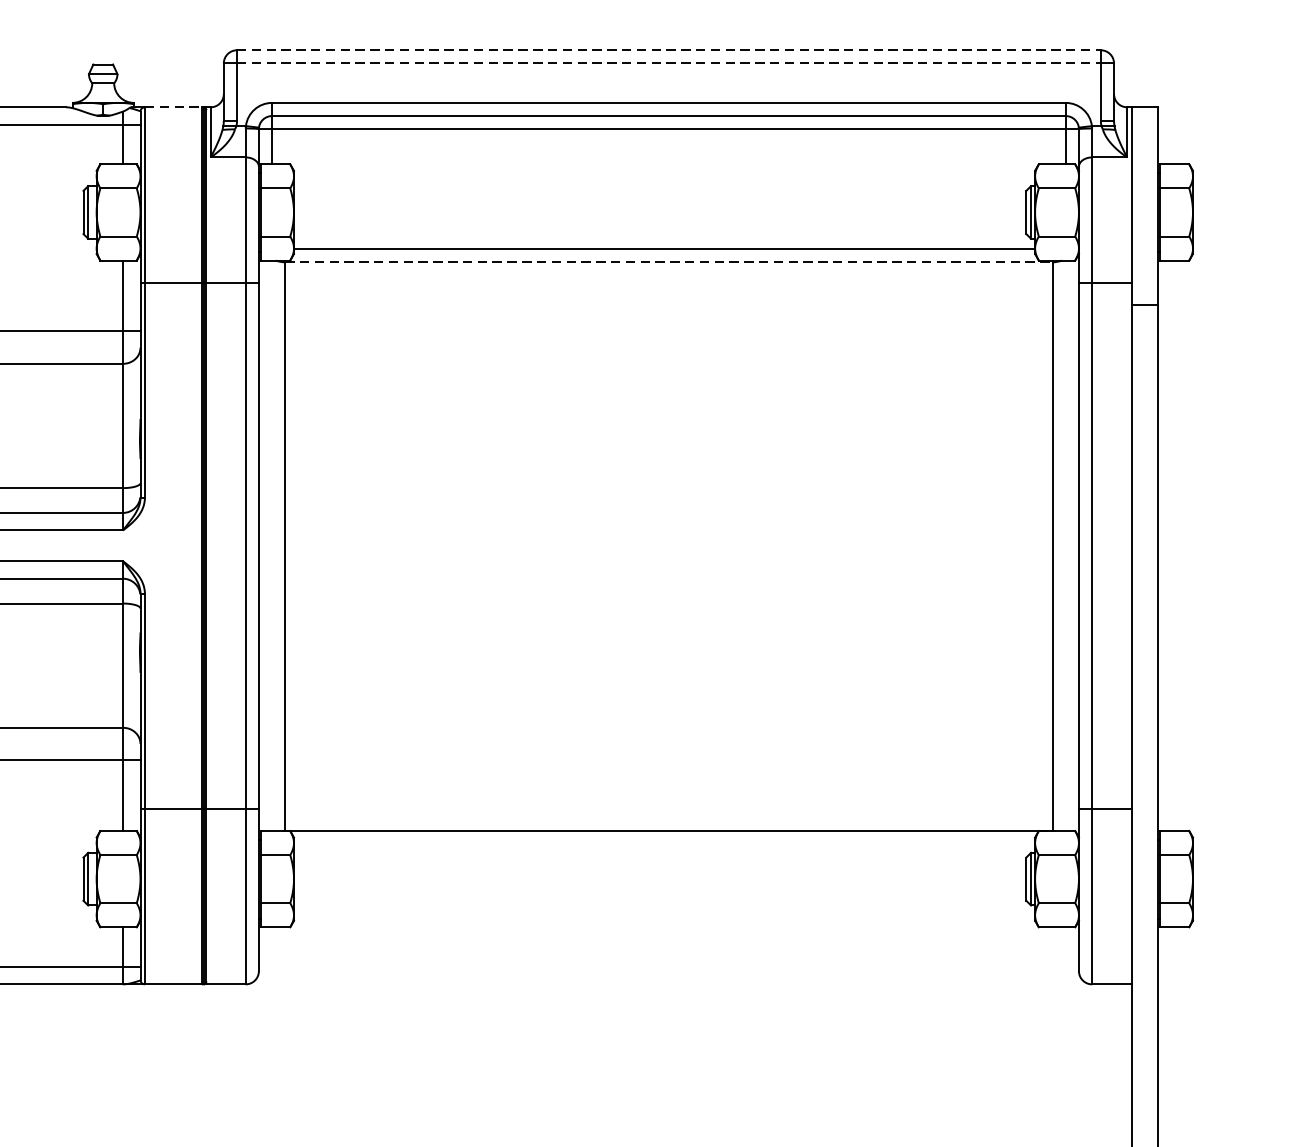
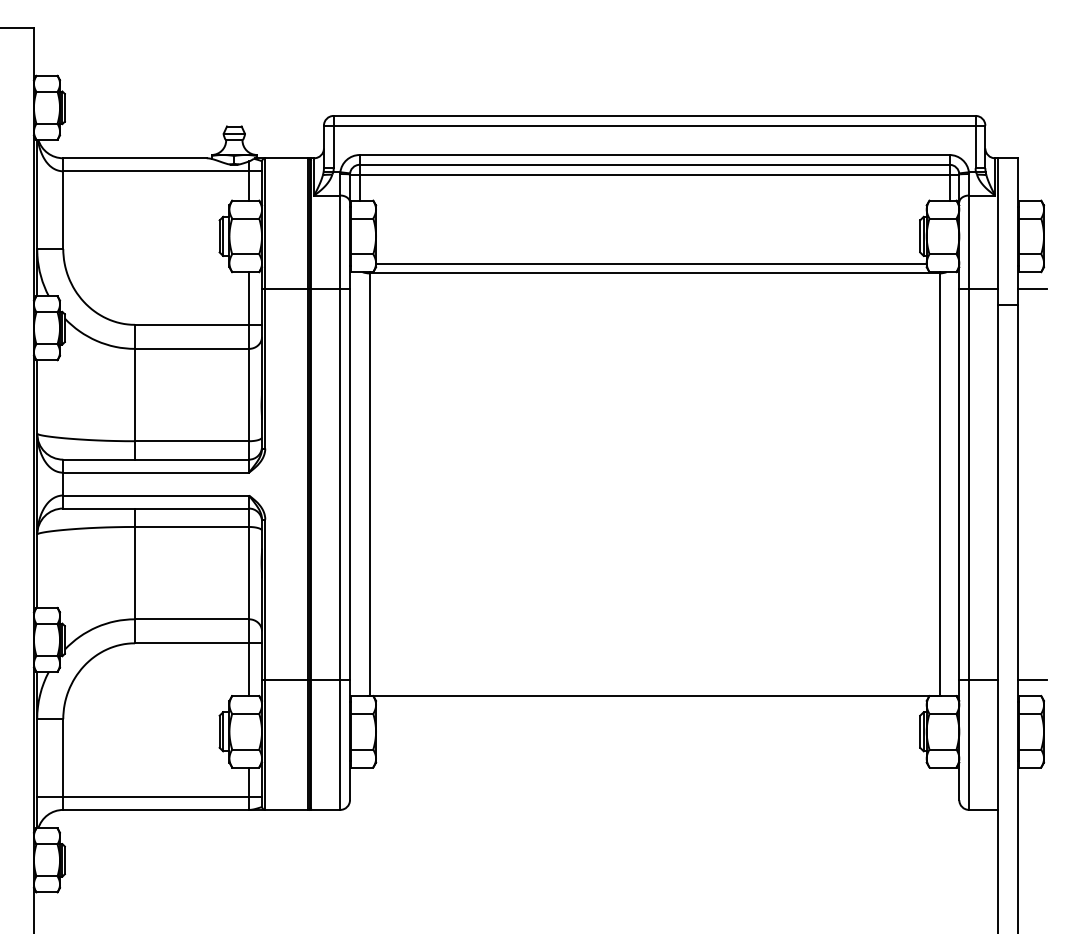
line: (668, 49) -> (654, 115), dashed -> solid
line: (668, 63) -> (654, 125), dashed -> solid
line: (173, 107) -> (286, 158), dashed -> solid
line: (670, 262) -> (655, 273), dashed -> solid
line: (1177, 282) -> (1032, 288), added
line: (1177, 808) -> (1032, 679), added

